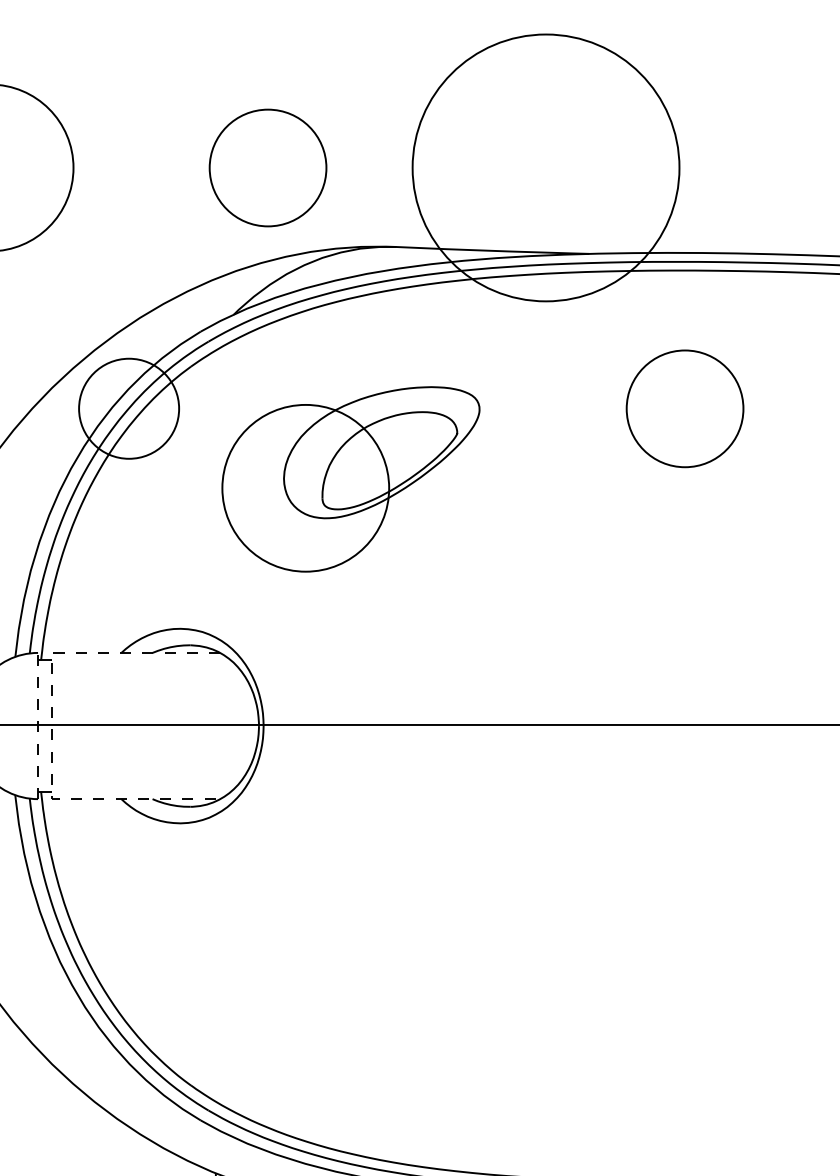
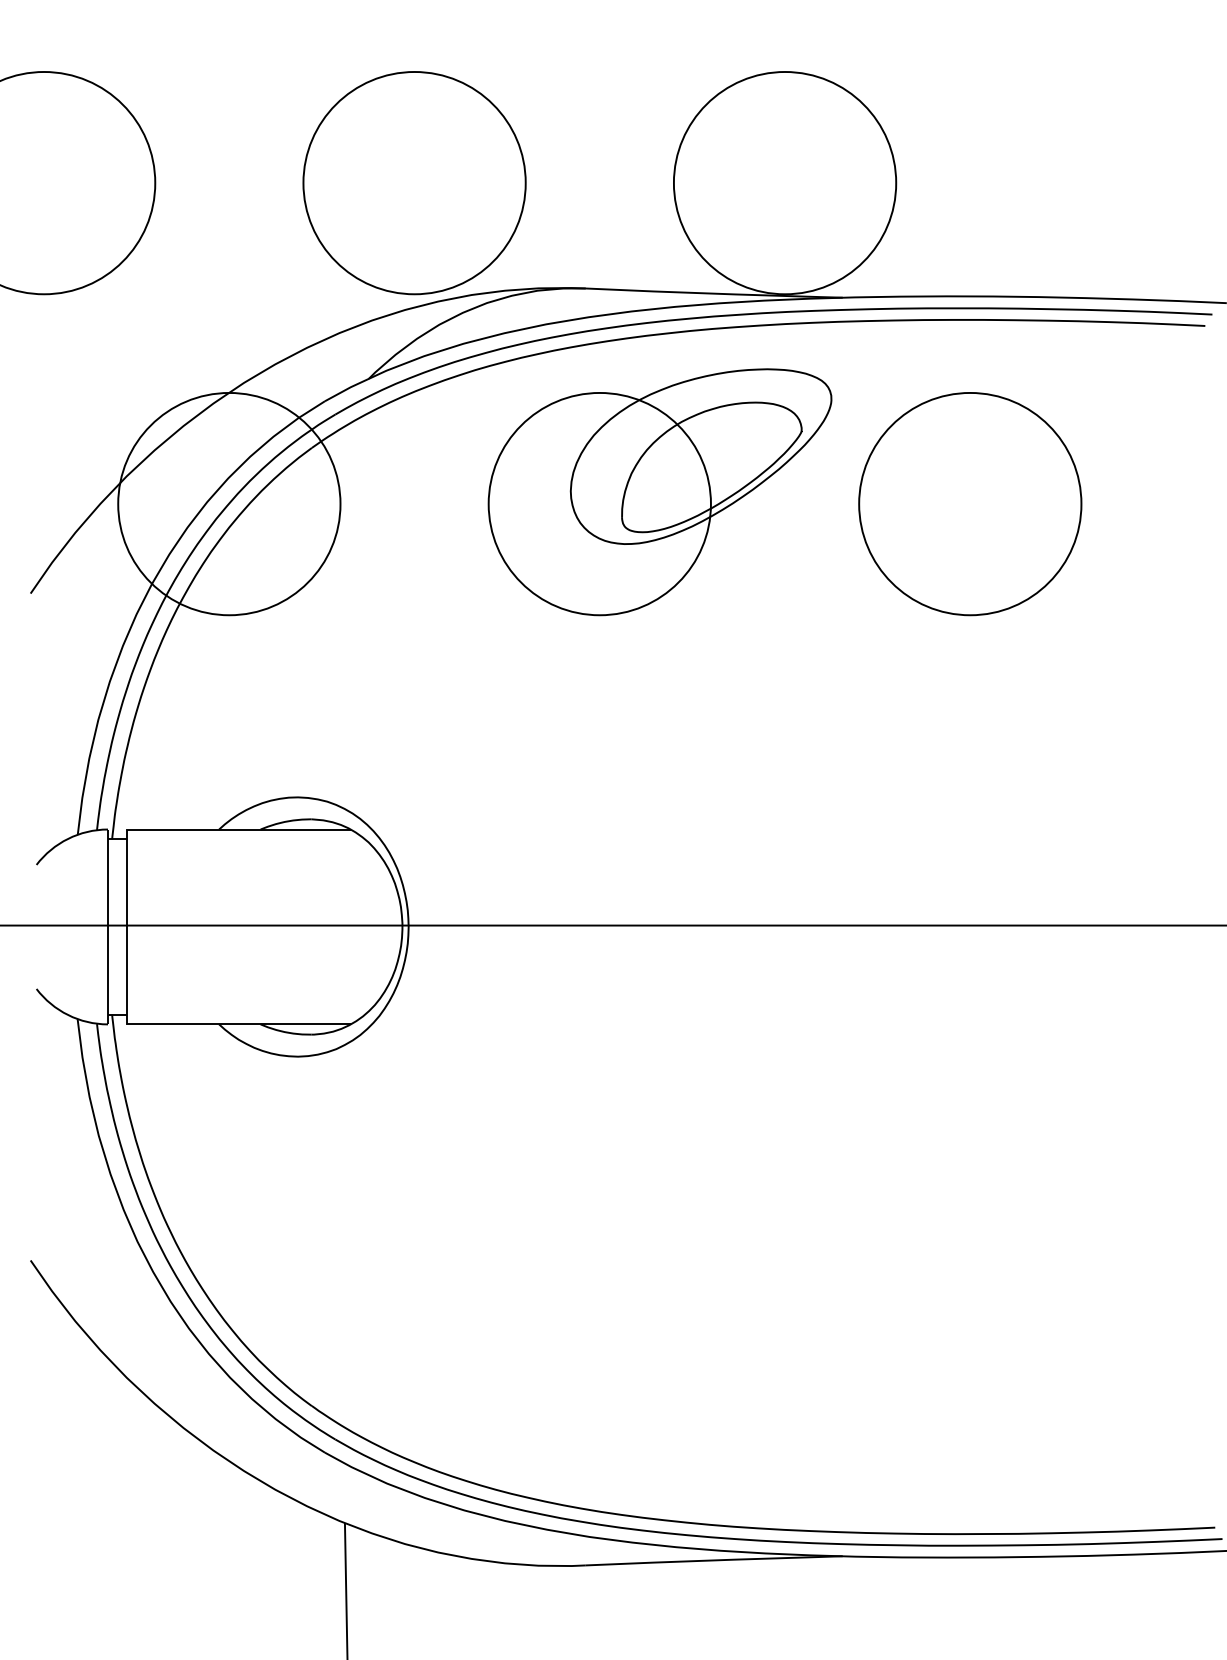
circle: (268, 168) -> (414, 183), size x1.43
circle: (545, 168) -> (784, 183), size x0.62
circle: (129, 408) -> (229, 503), size x1.67
circle: (685, 409) -> (970, 504), size x1.43
part: (350, 479) -> (659, 492), moved
line: (38, 725) -> (108, 926), dashed -> solid
line: (51, 726) -> (126, 927), dashed -> solid

